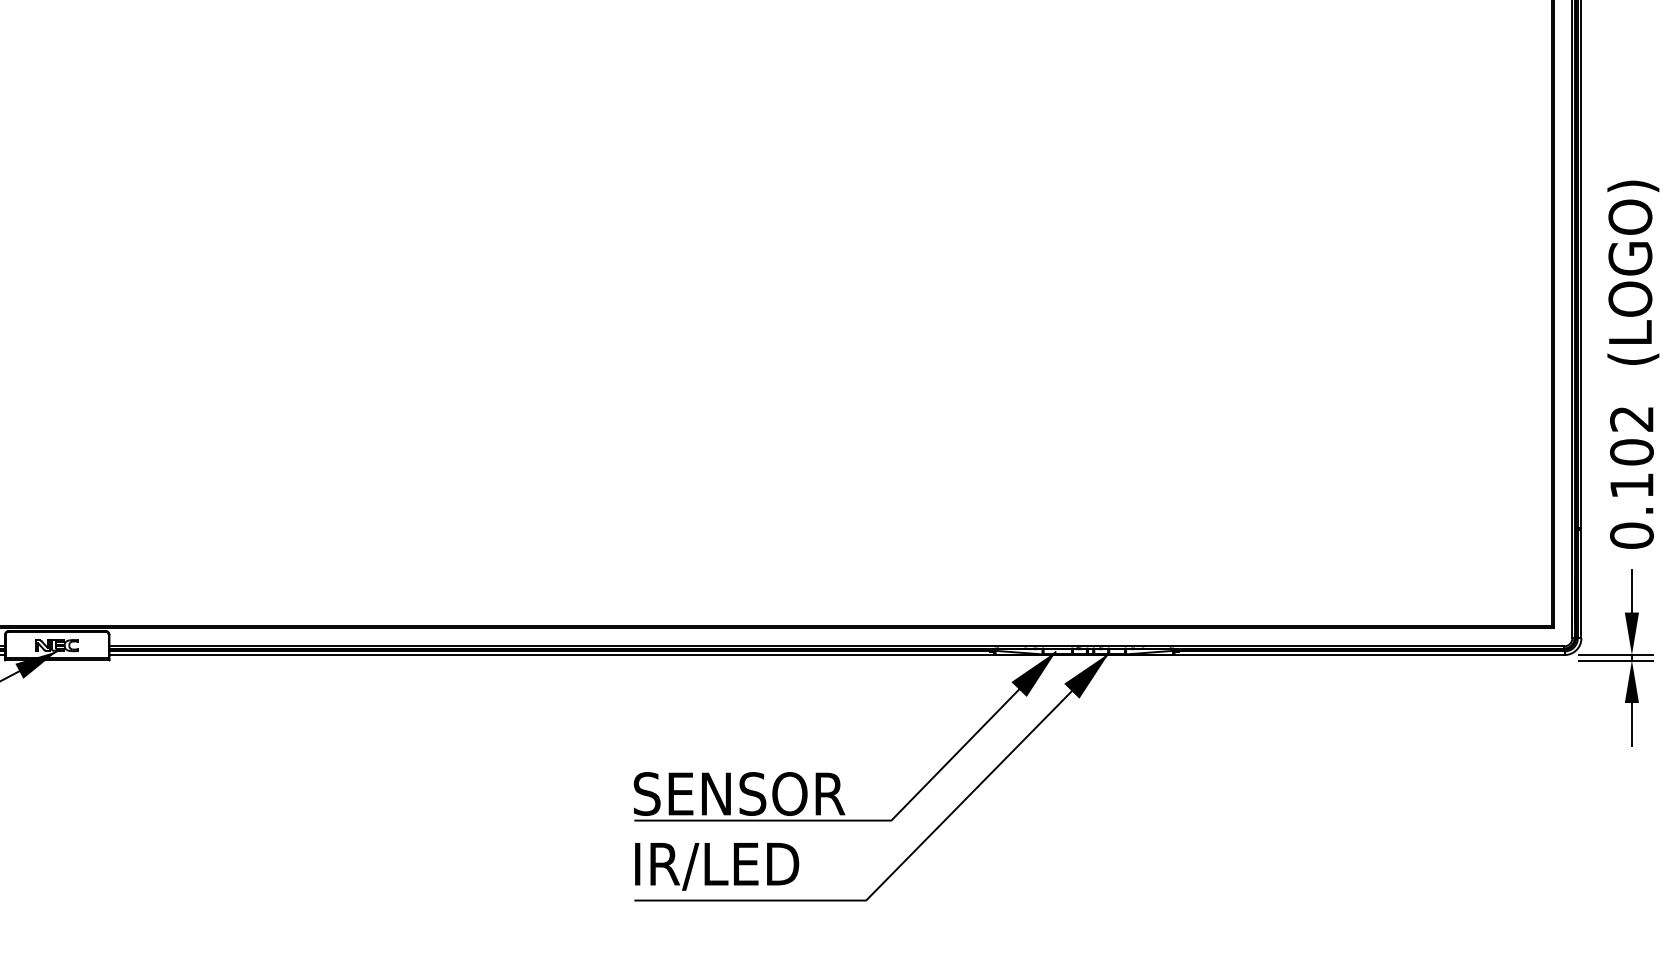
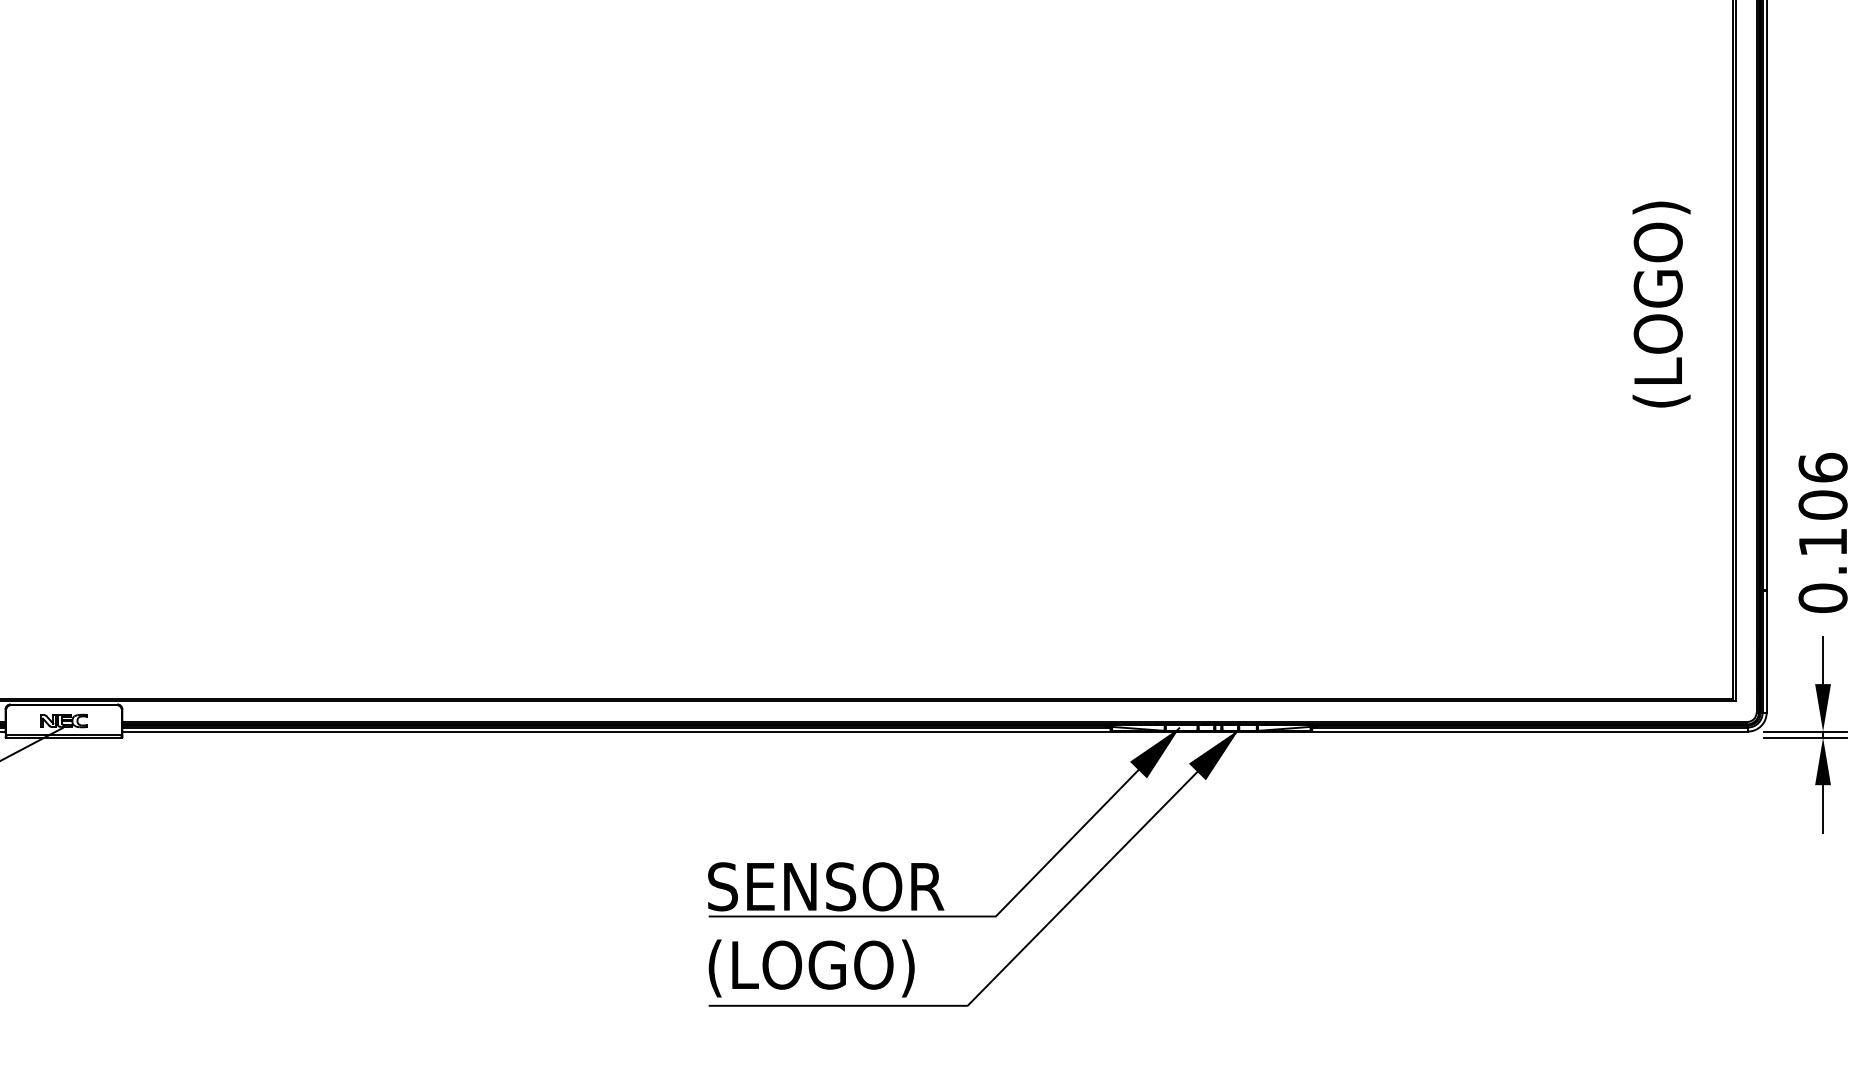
text: (1633, 272) -> (1661, 304), moved
text: (1631, 418) -> (1822, 467), 0.102 -> 0.106
fill: (35, 664) -> (39, 742), removed
text: (726, 867) -> (811, 968), IR/LED -> (LOGO)

